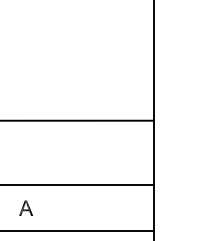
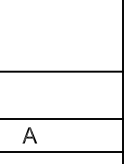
part: (25, 208) -> (29, 135), size x1.43

